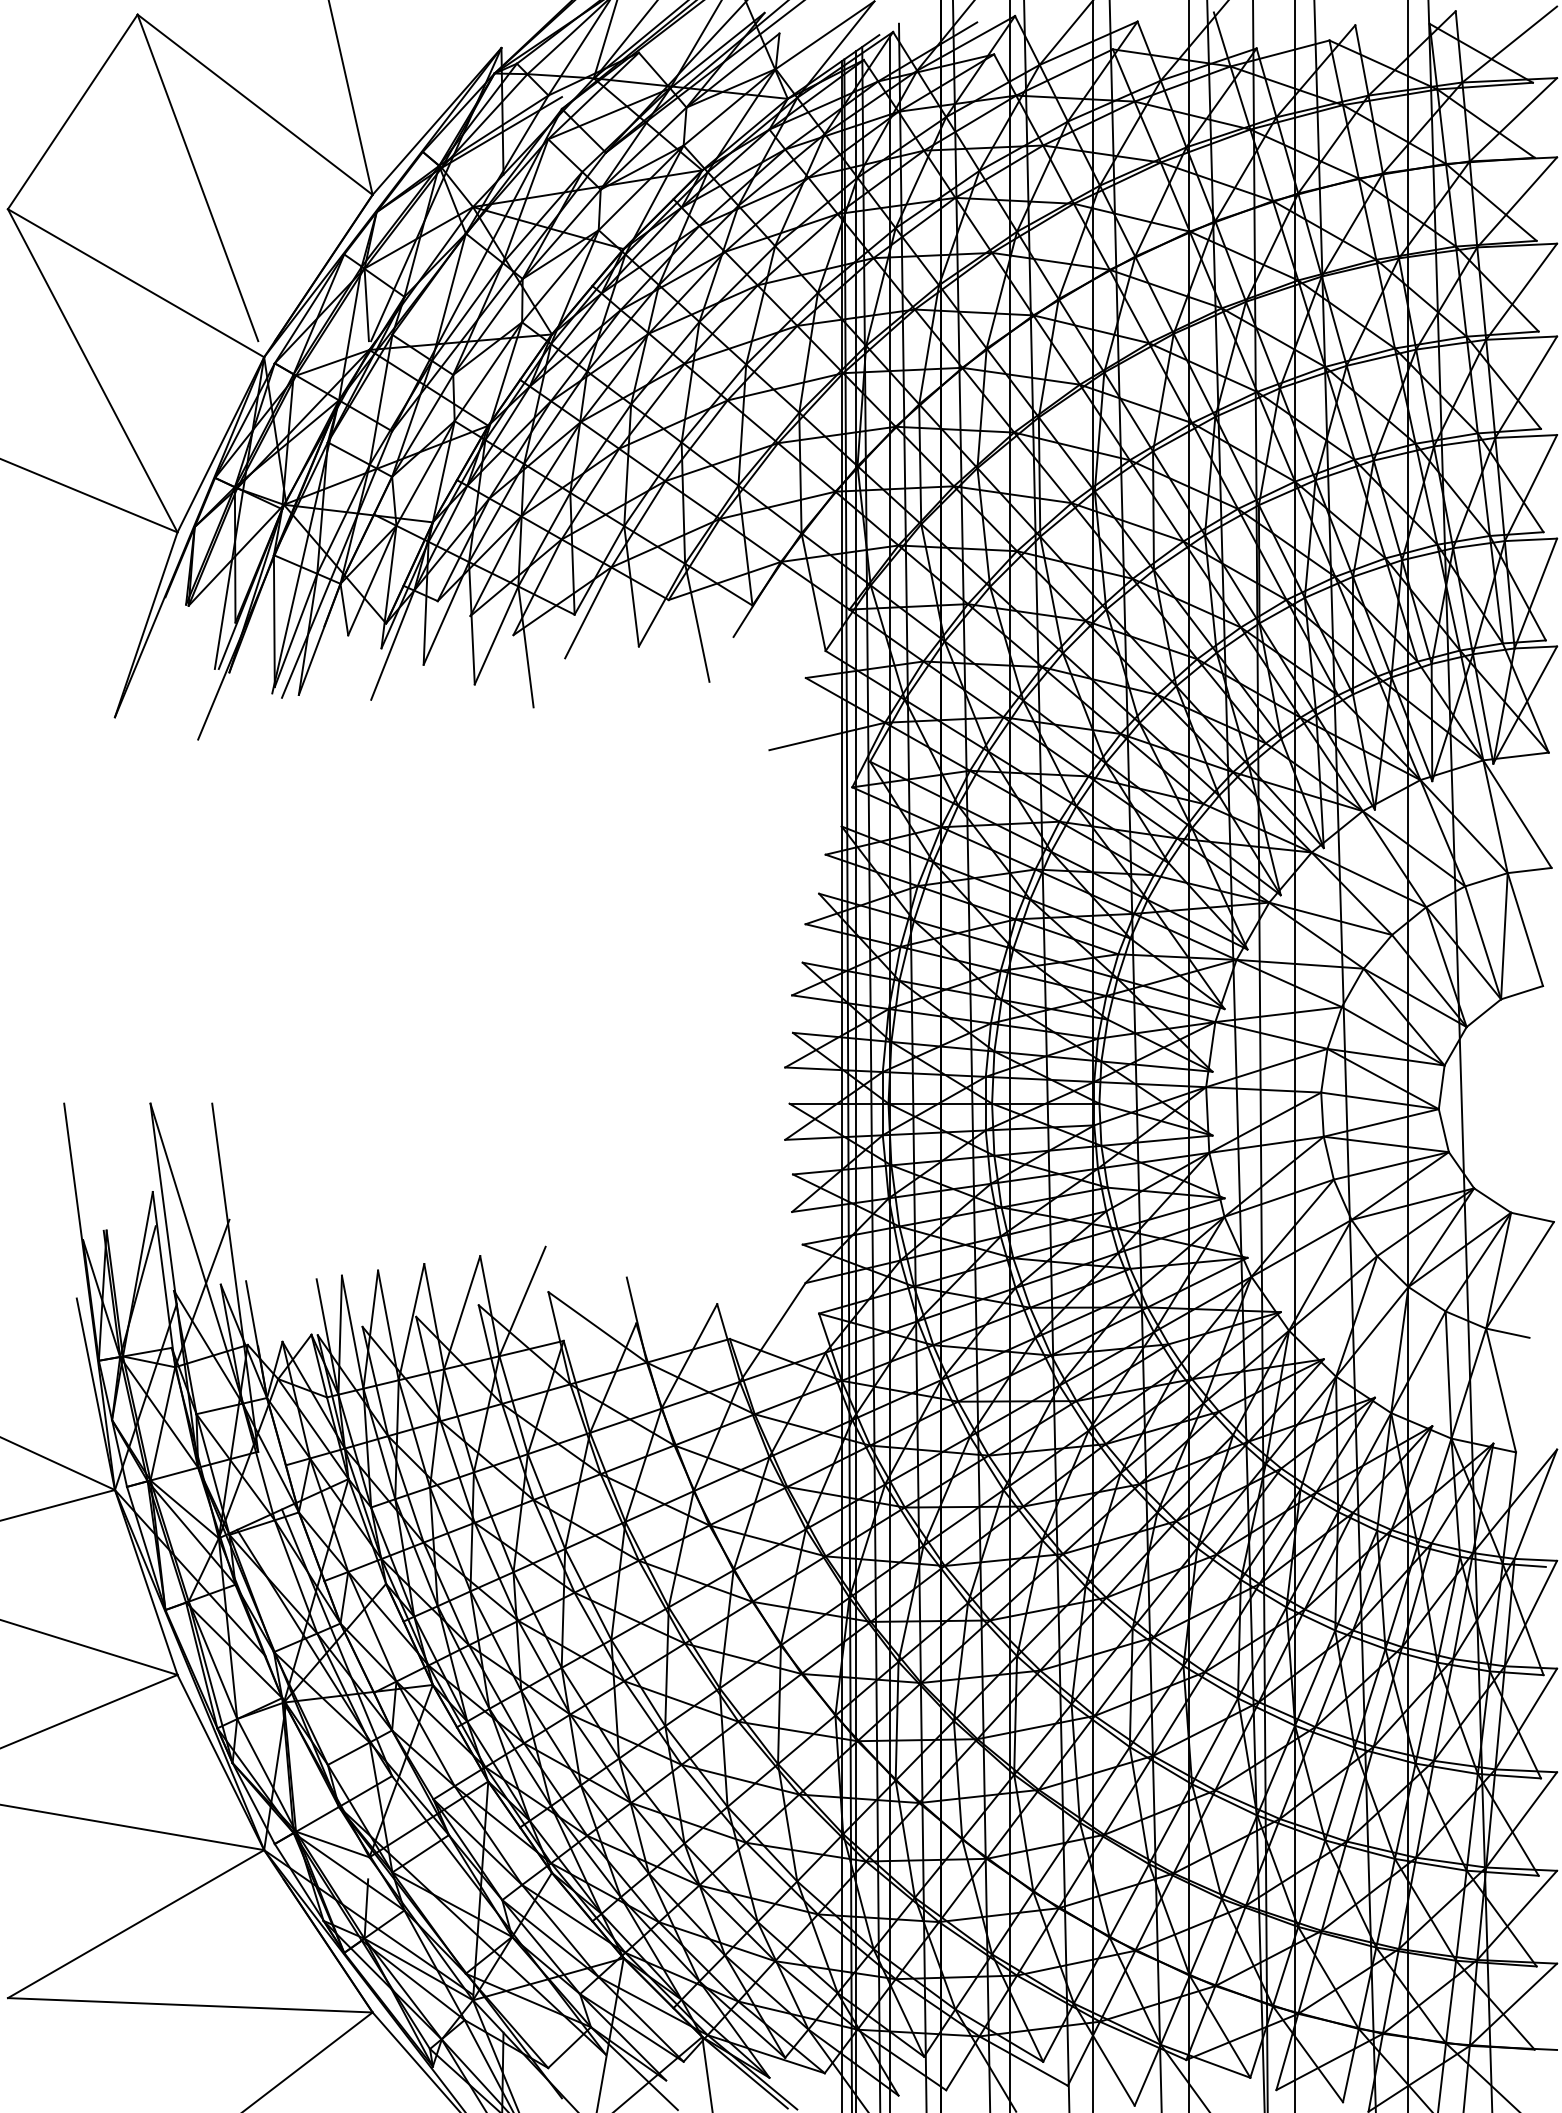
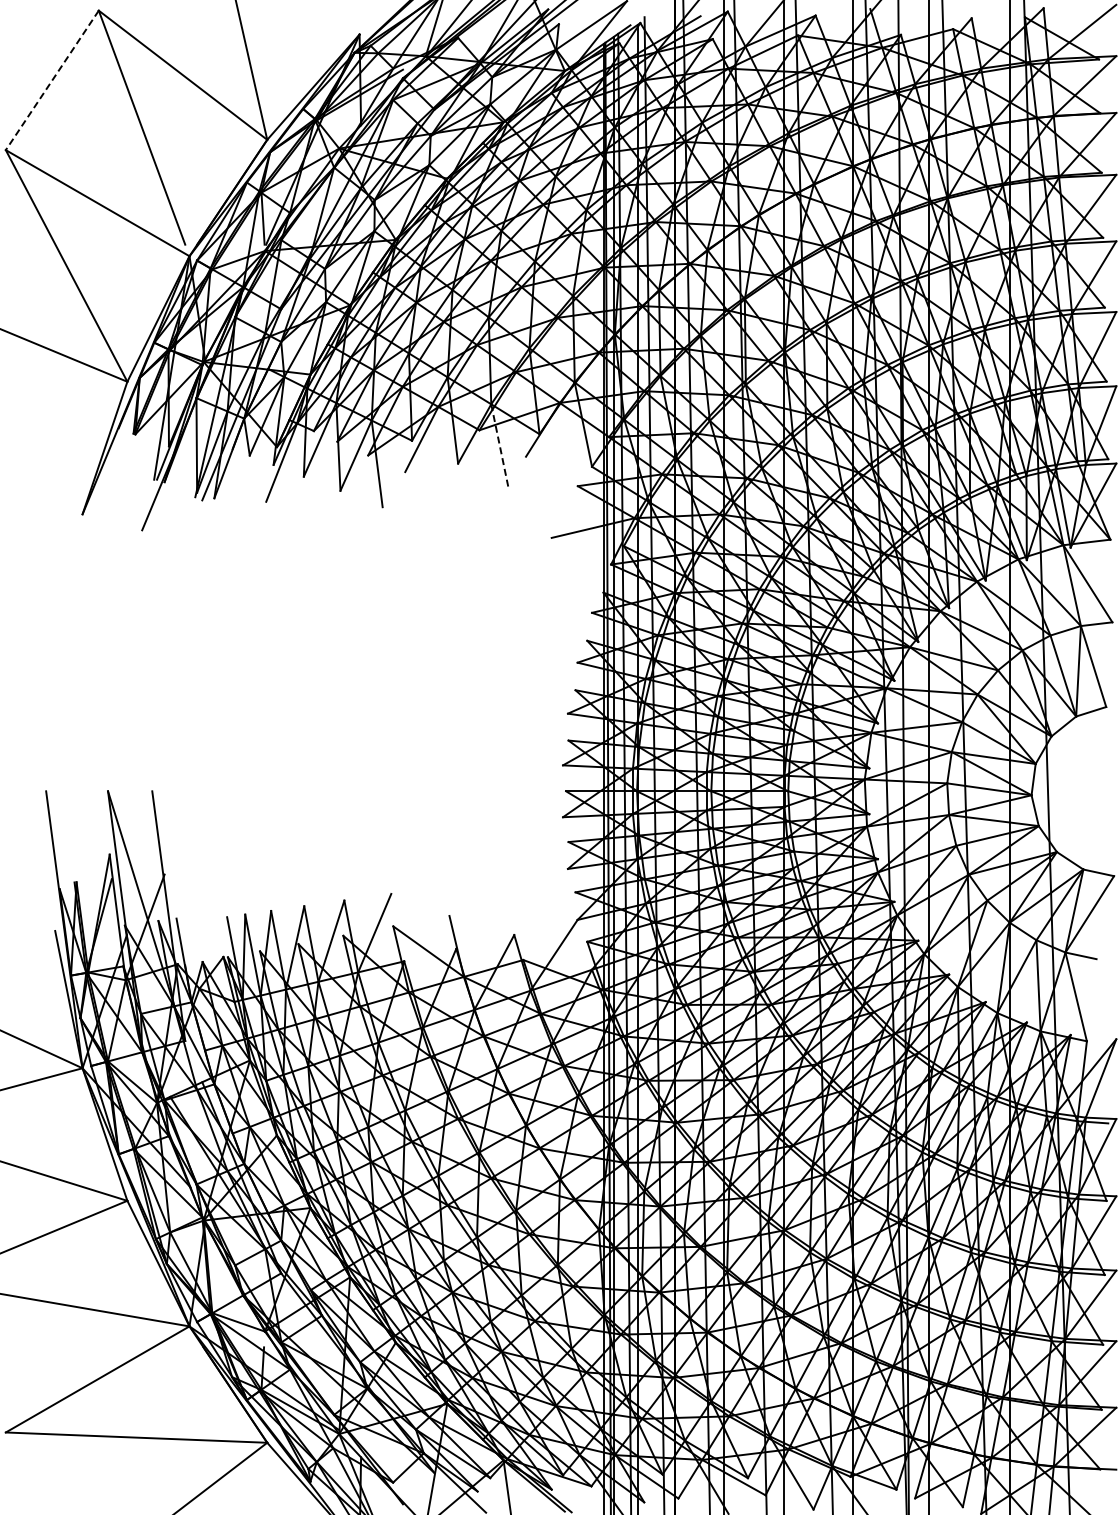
line: (73, 112) -> (52, 80), solid -> dashed
line: (697, 624) -> (500, 447), solid -> dashed

